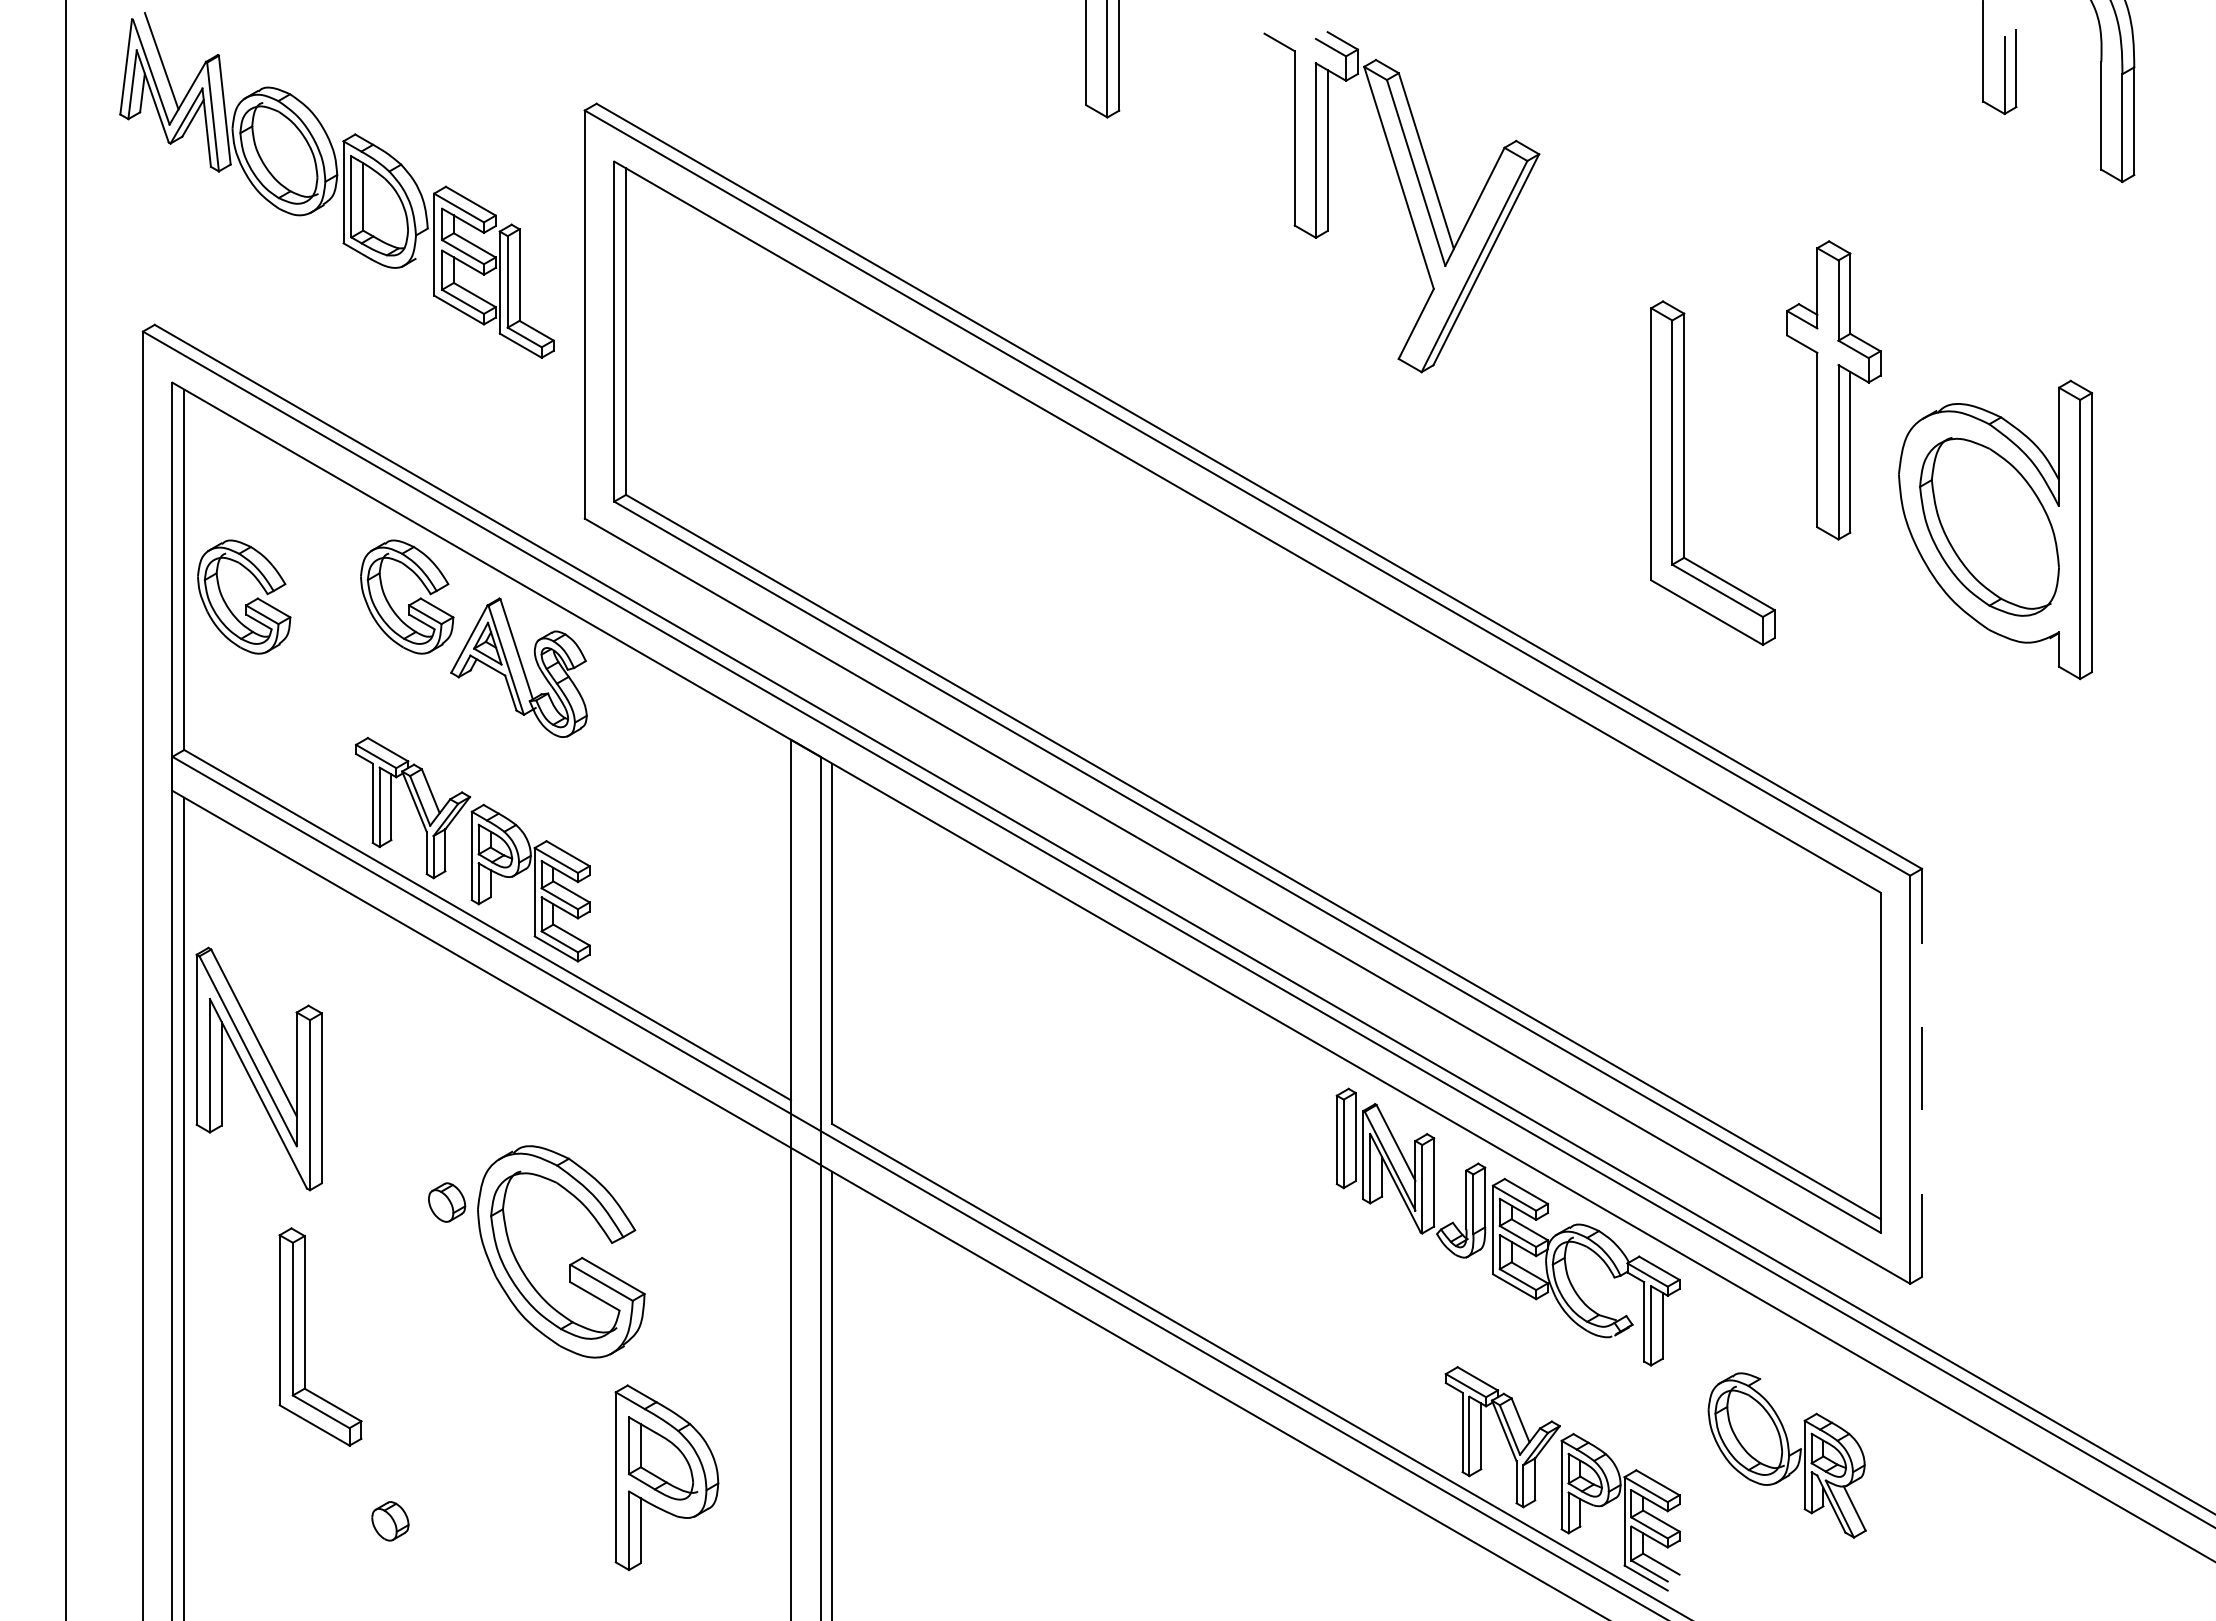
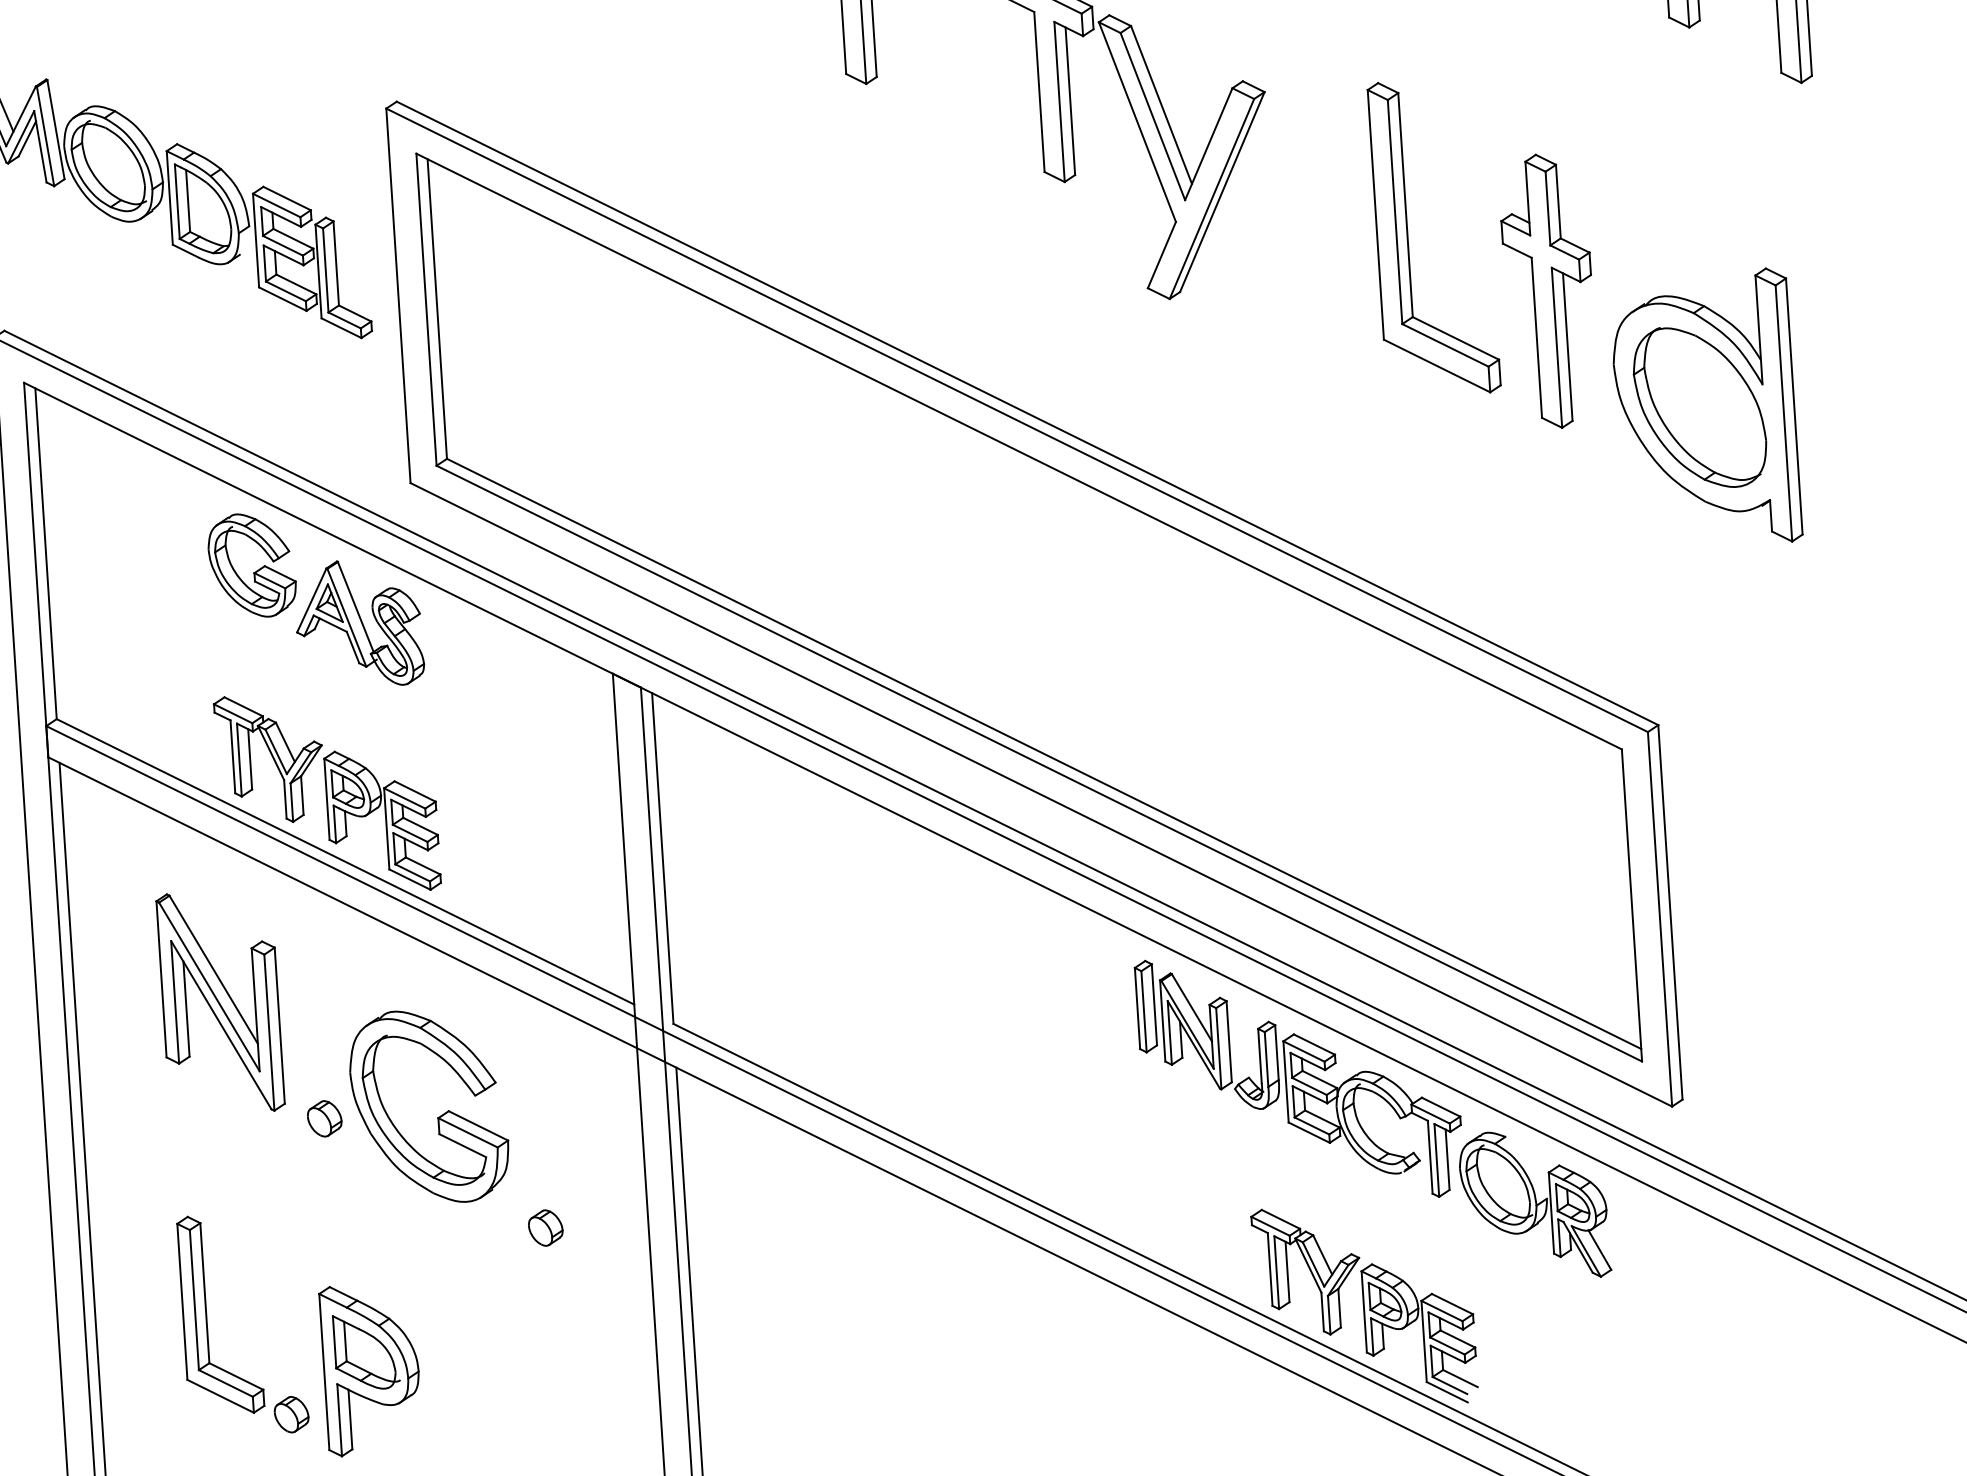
part: (1684, 472) -> (1408, 238), moved
part: (247, 603) -> (106, 580), removed
part: (258, 1068) -> (219, 1002), moved
line: (1922, 1072) -> (1670, 911), dashed -> solid
part: (570, 1263) -> (438, 1116), moved
part: (305, 1336) -> (206, 1315), moved
part: (679, 1336) -> (545, 1227), added
part: (1786, 1455) -> (1534, 1205), moved
part: (666, 1477) -> (370, 1369), moved

